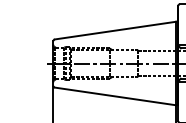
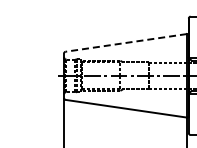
line: (114, 30) -> (125, 42), solid -> dashed

